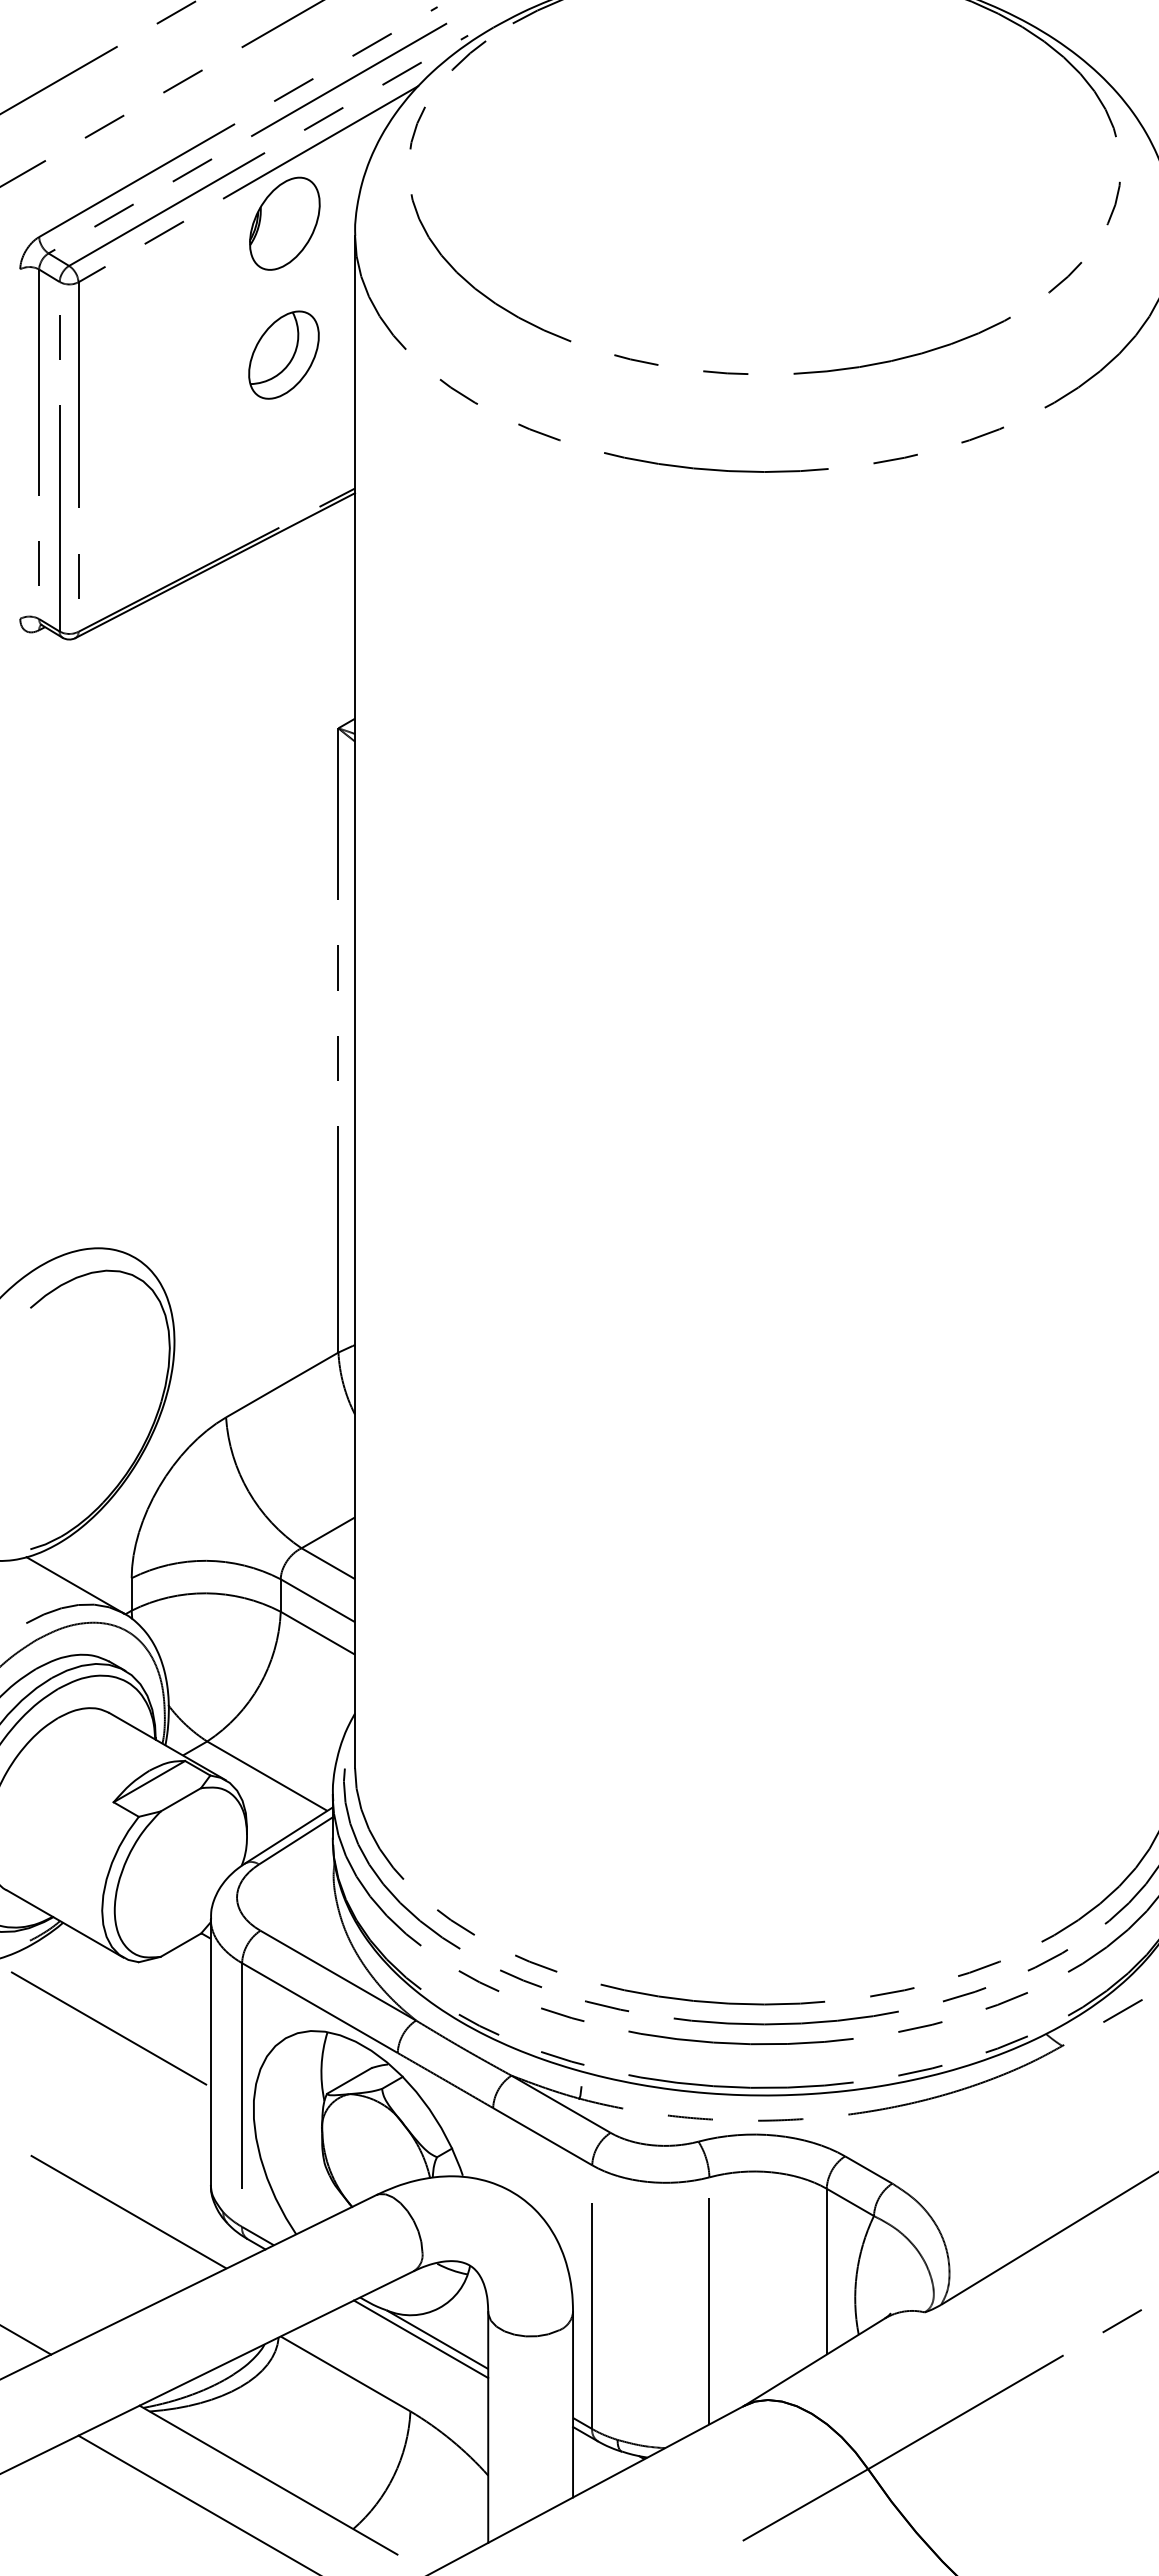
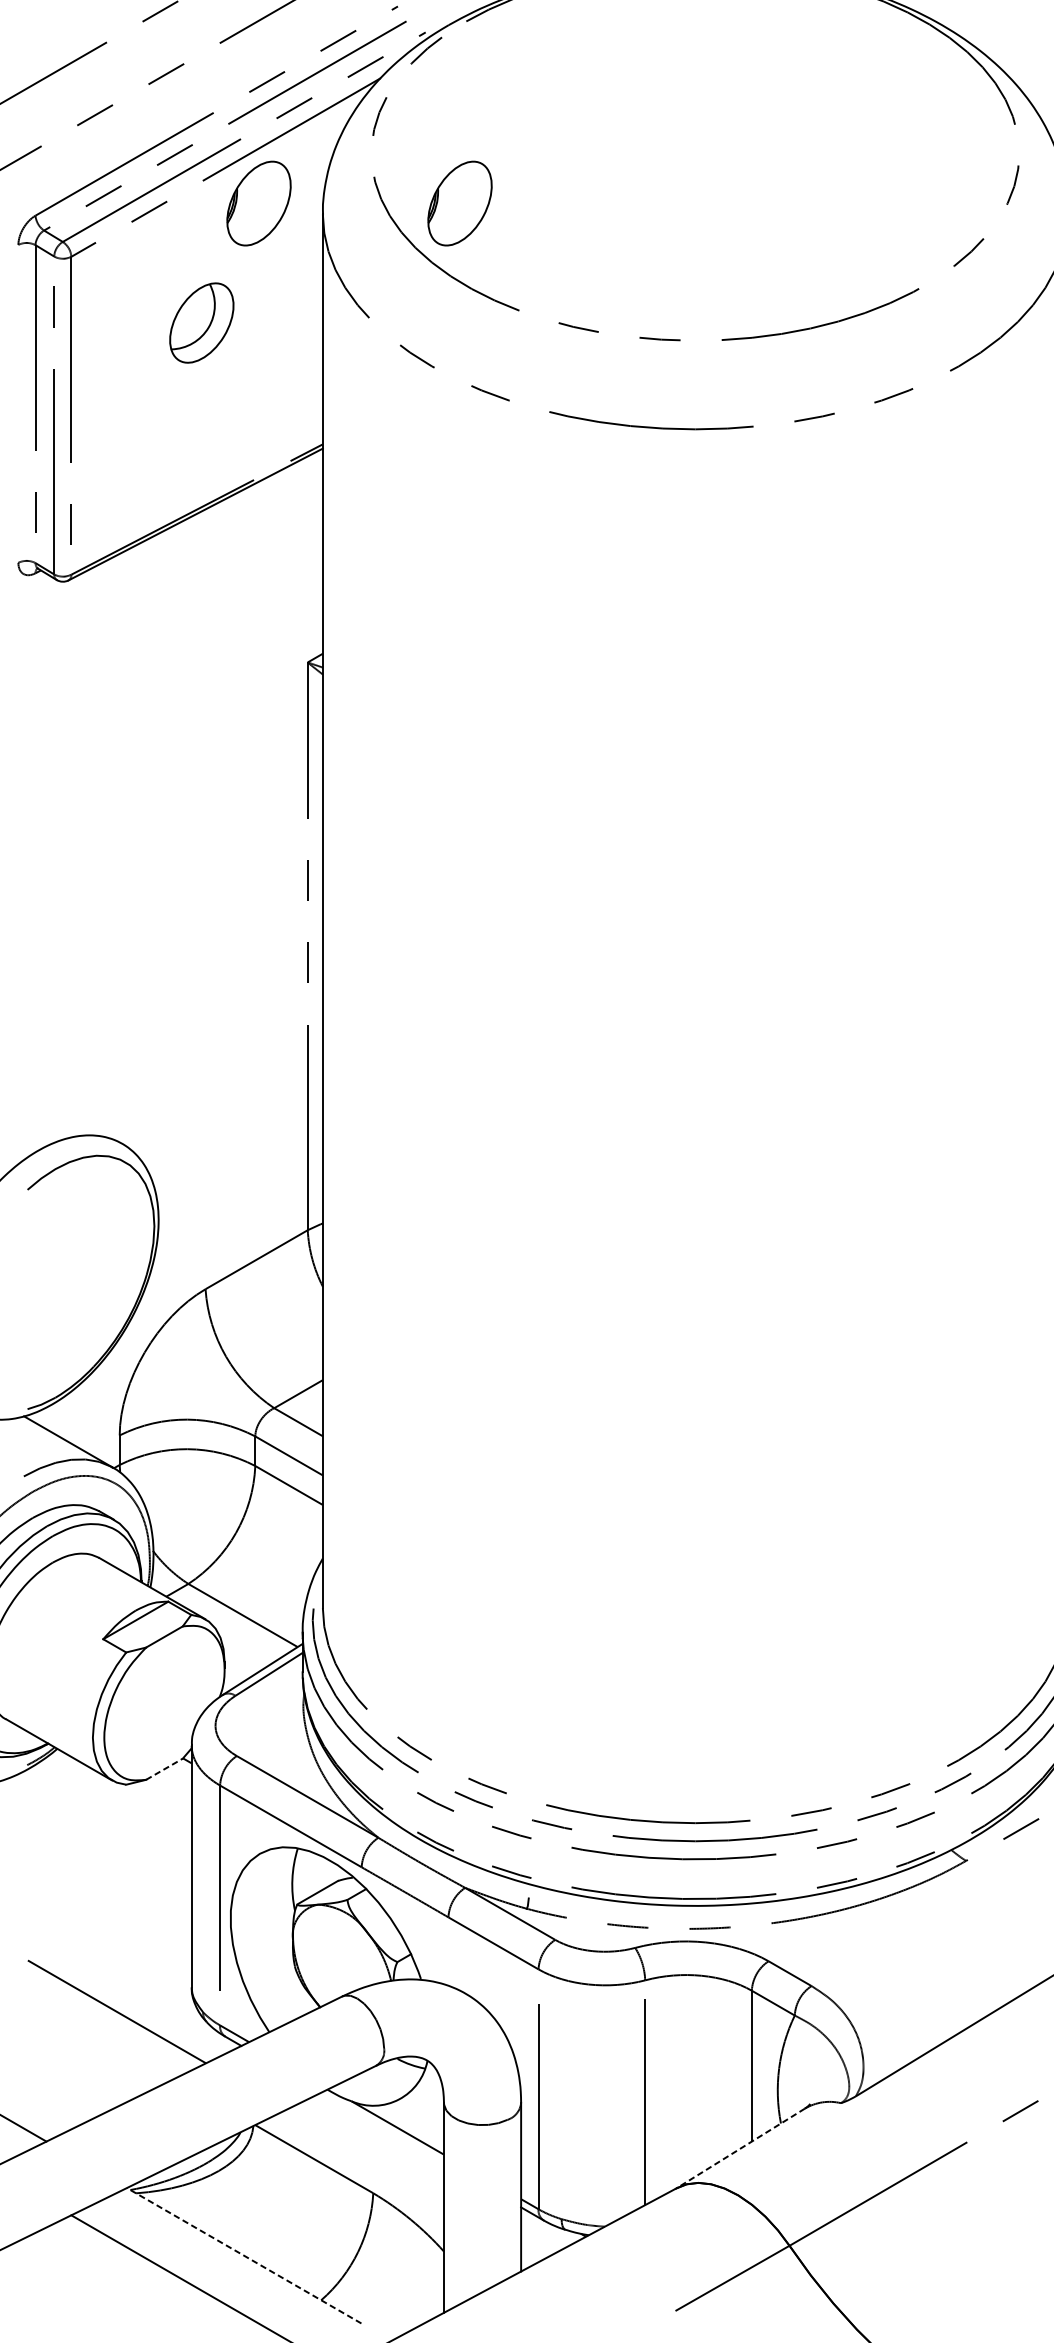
part: (505, 223) -> (459, 203), added
part: (283, 354) -> (201, 322), moved
line: (181, 1944) -> (165, 1768), solid -> dashed
line: (110, 2029) -> (100, 1845), removed
line: (421, 2339) -> (383, 2127), removed
line: (814, 2362) -> (740, 2148), solid -> dashed
line: (268, 2480) -> (244, 2256), solid -> dashed

